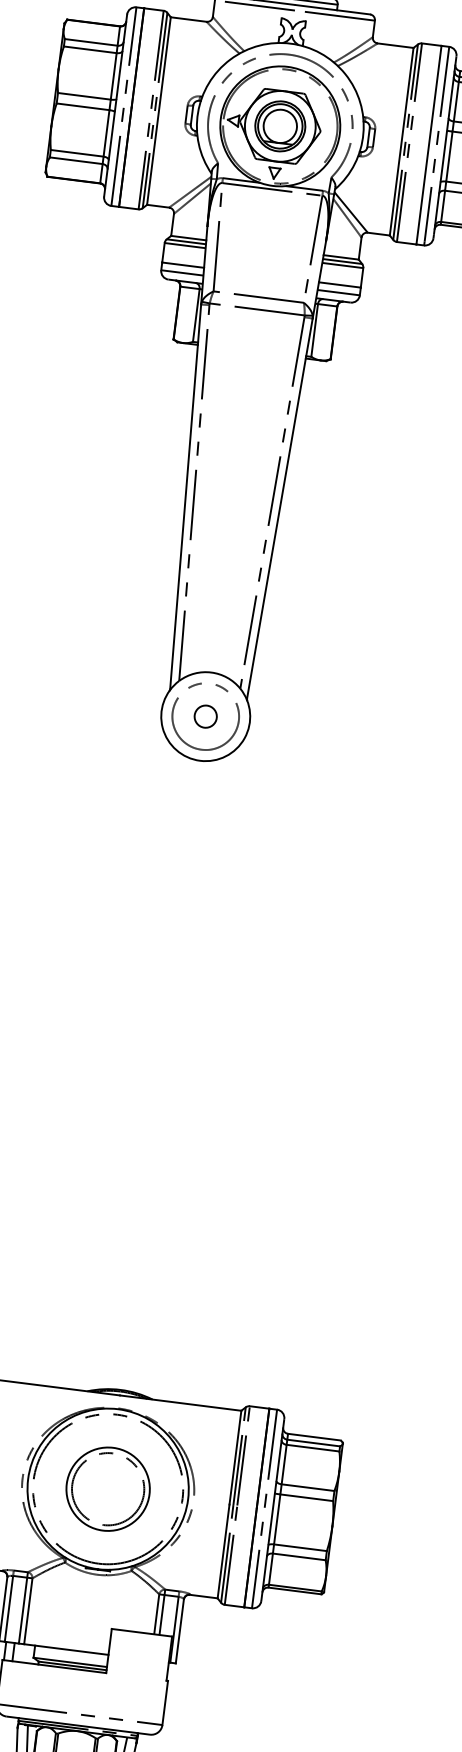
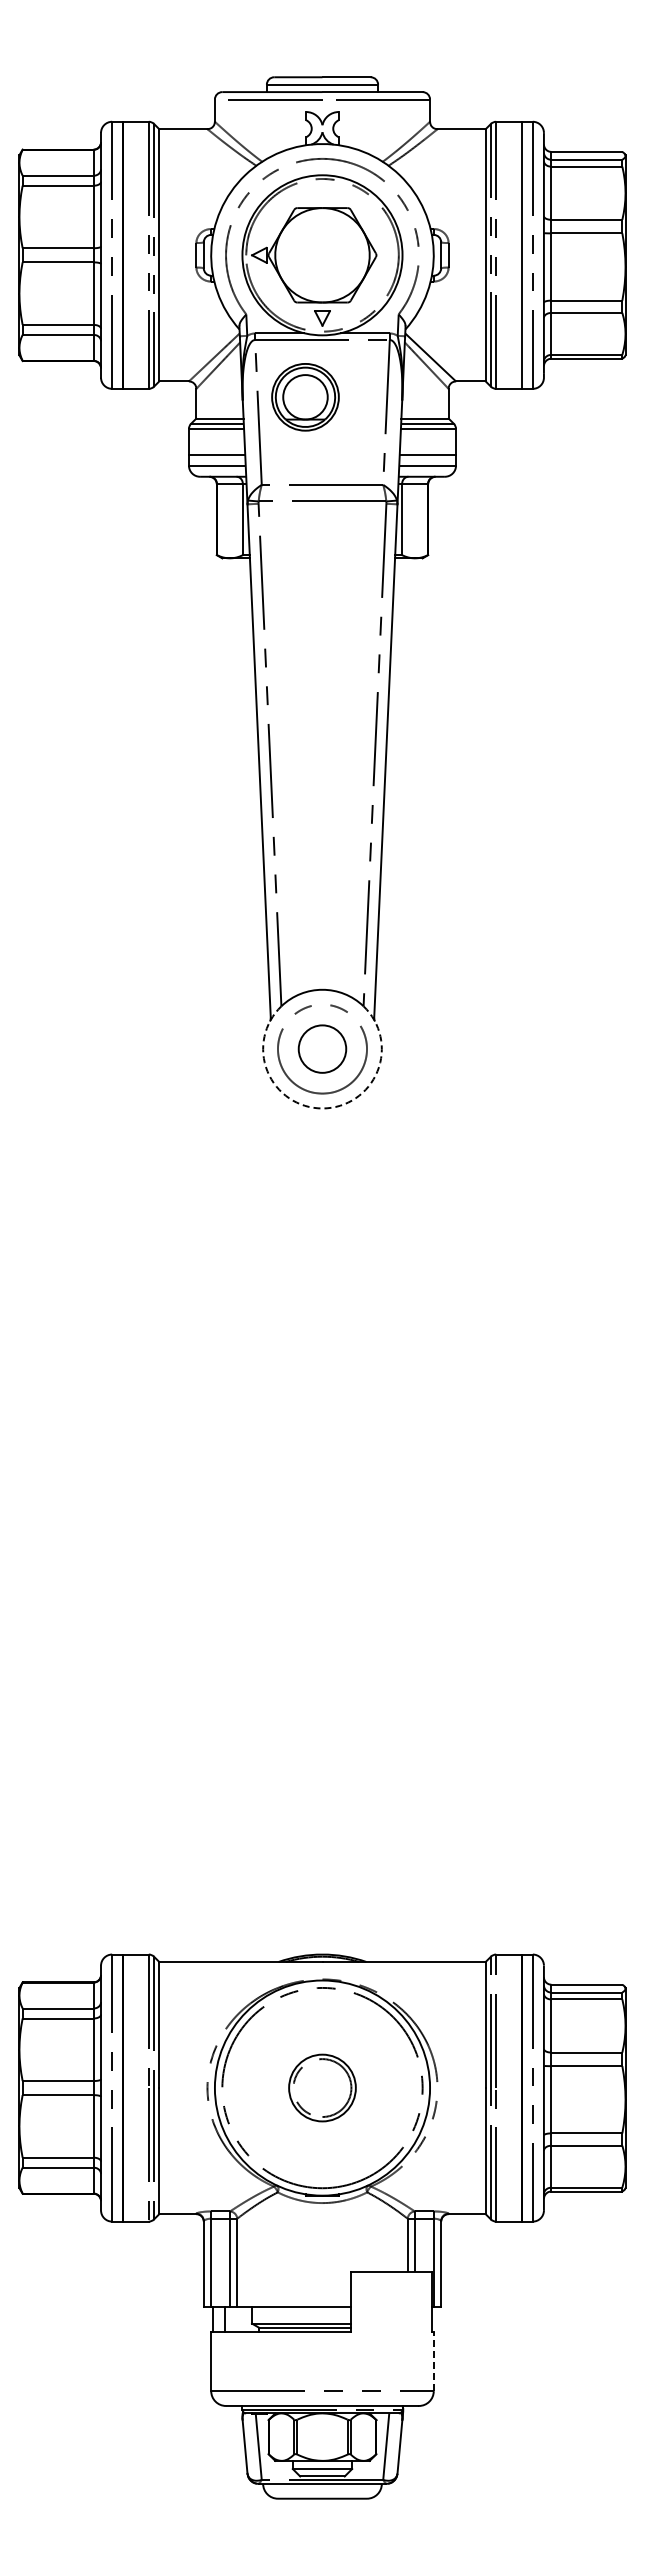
part: (280, 126) -> (305, 397), moved
circle: (205, 716) -> (322, 1048), size x1.6
arc: (200, 760) -> (322, 1108), solid -> dashed
part: (108, 1488) -> (322, 2087), size x0.6
line: (165, 1702) -> (433, 2361), solid -> dashed

